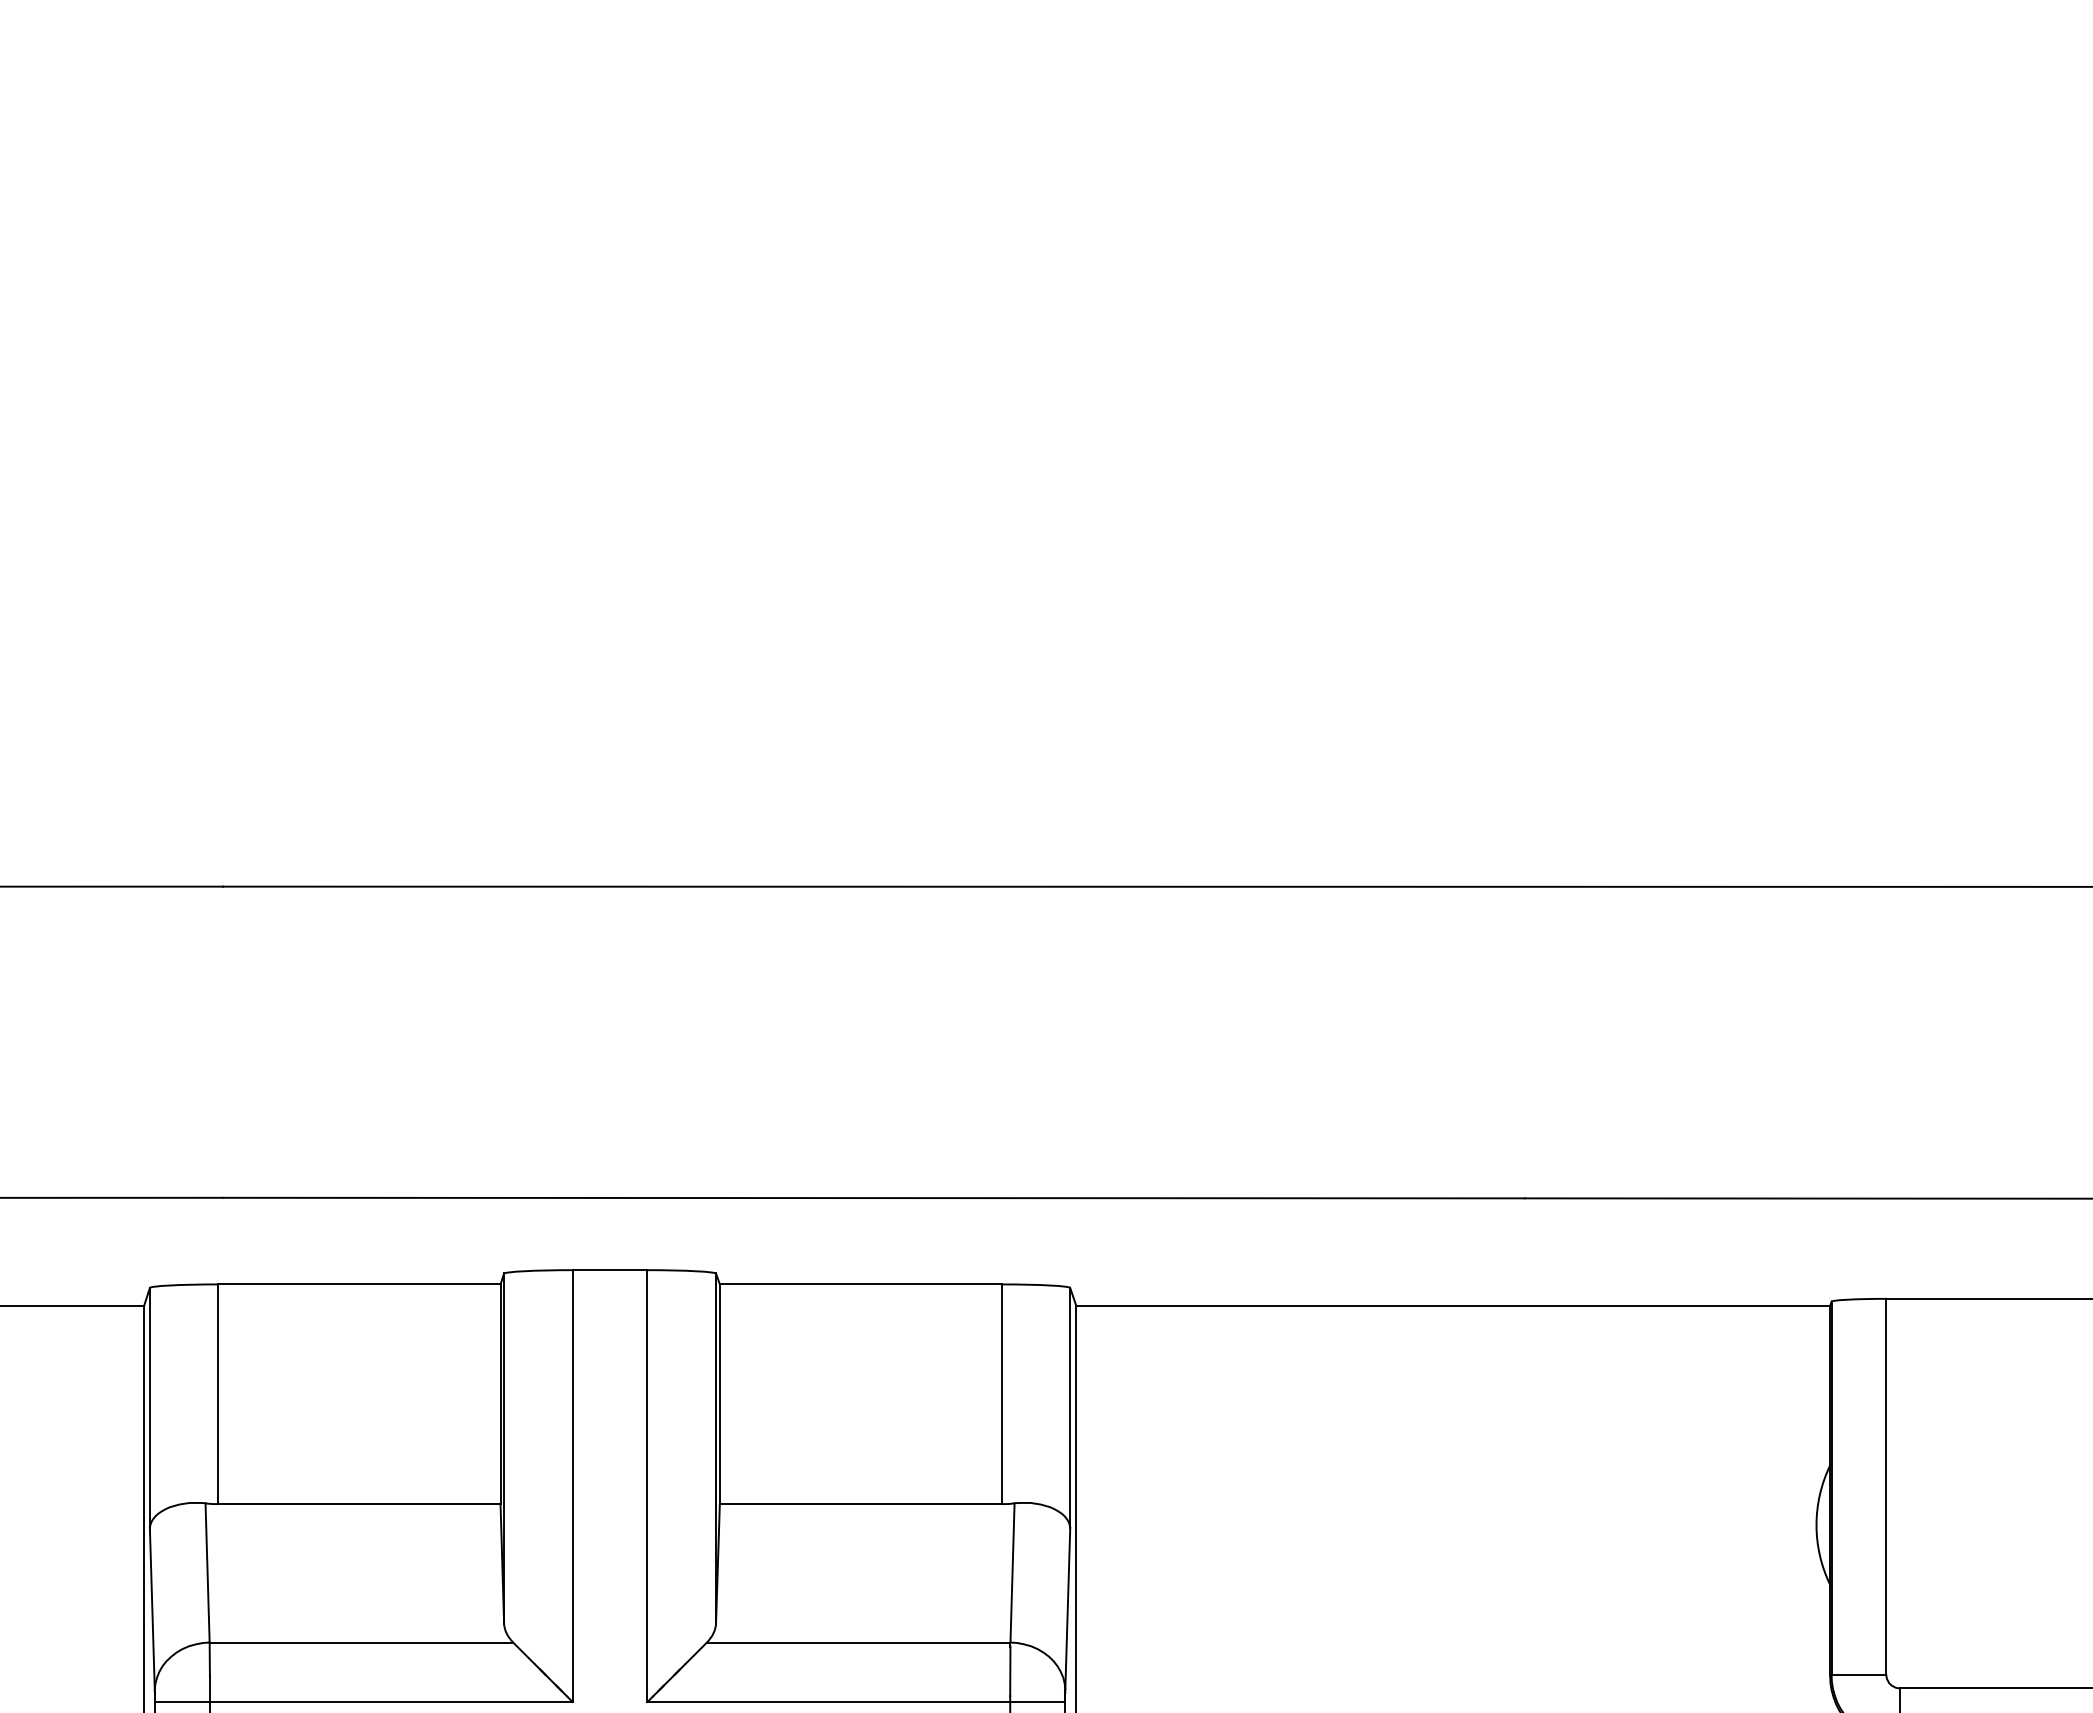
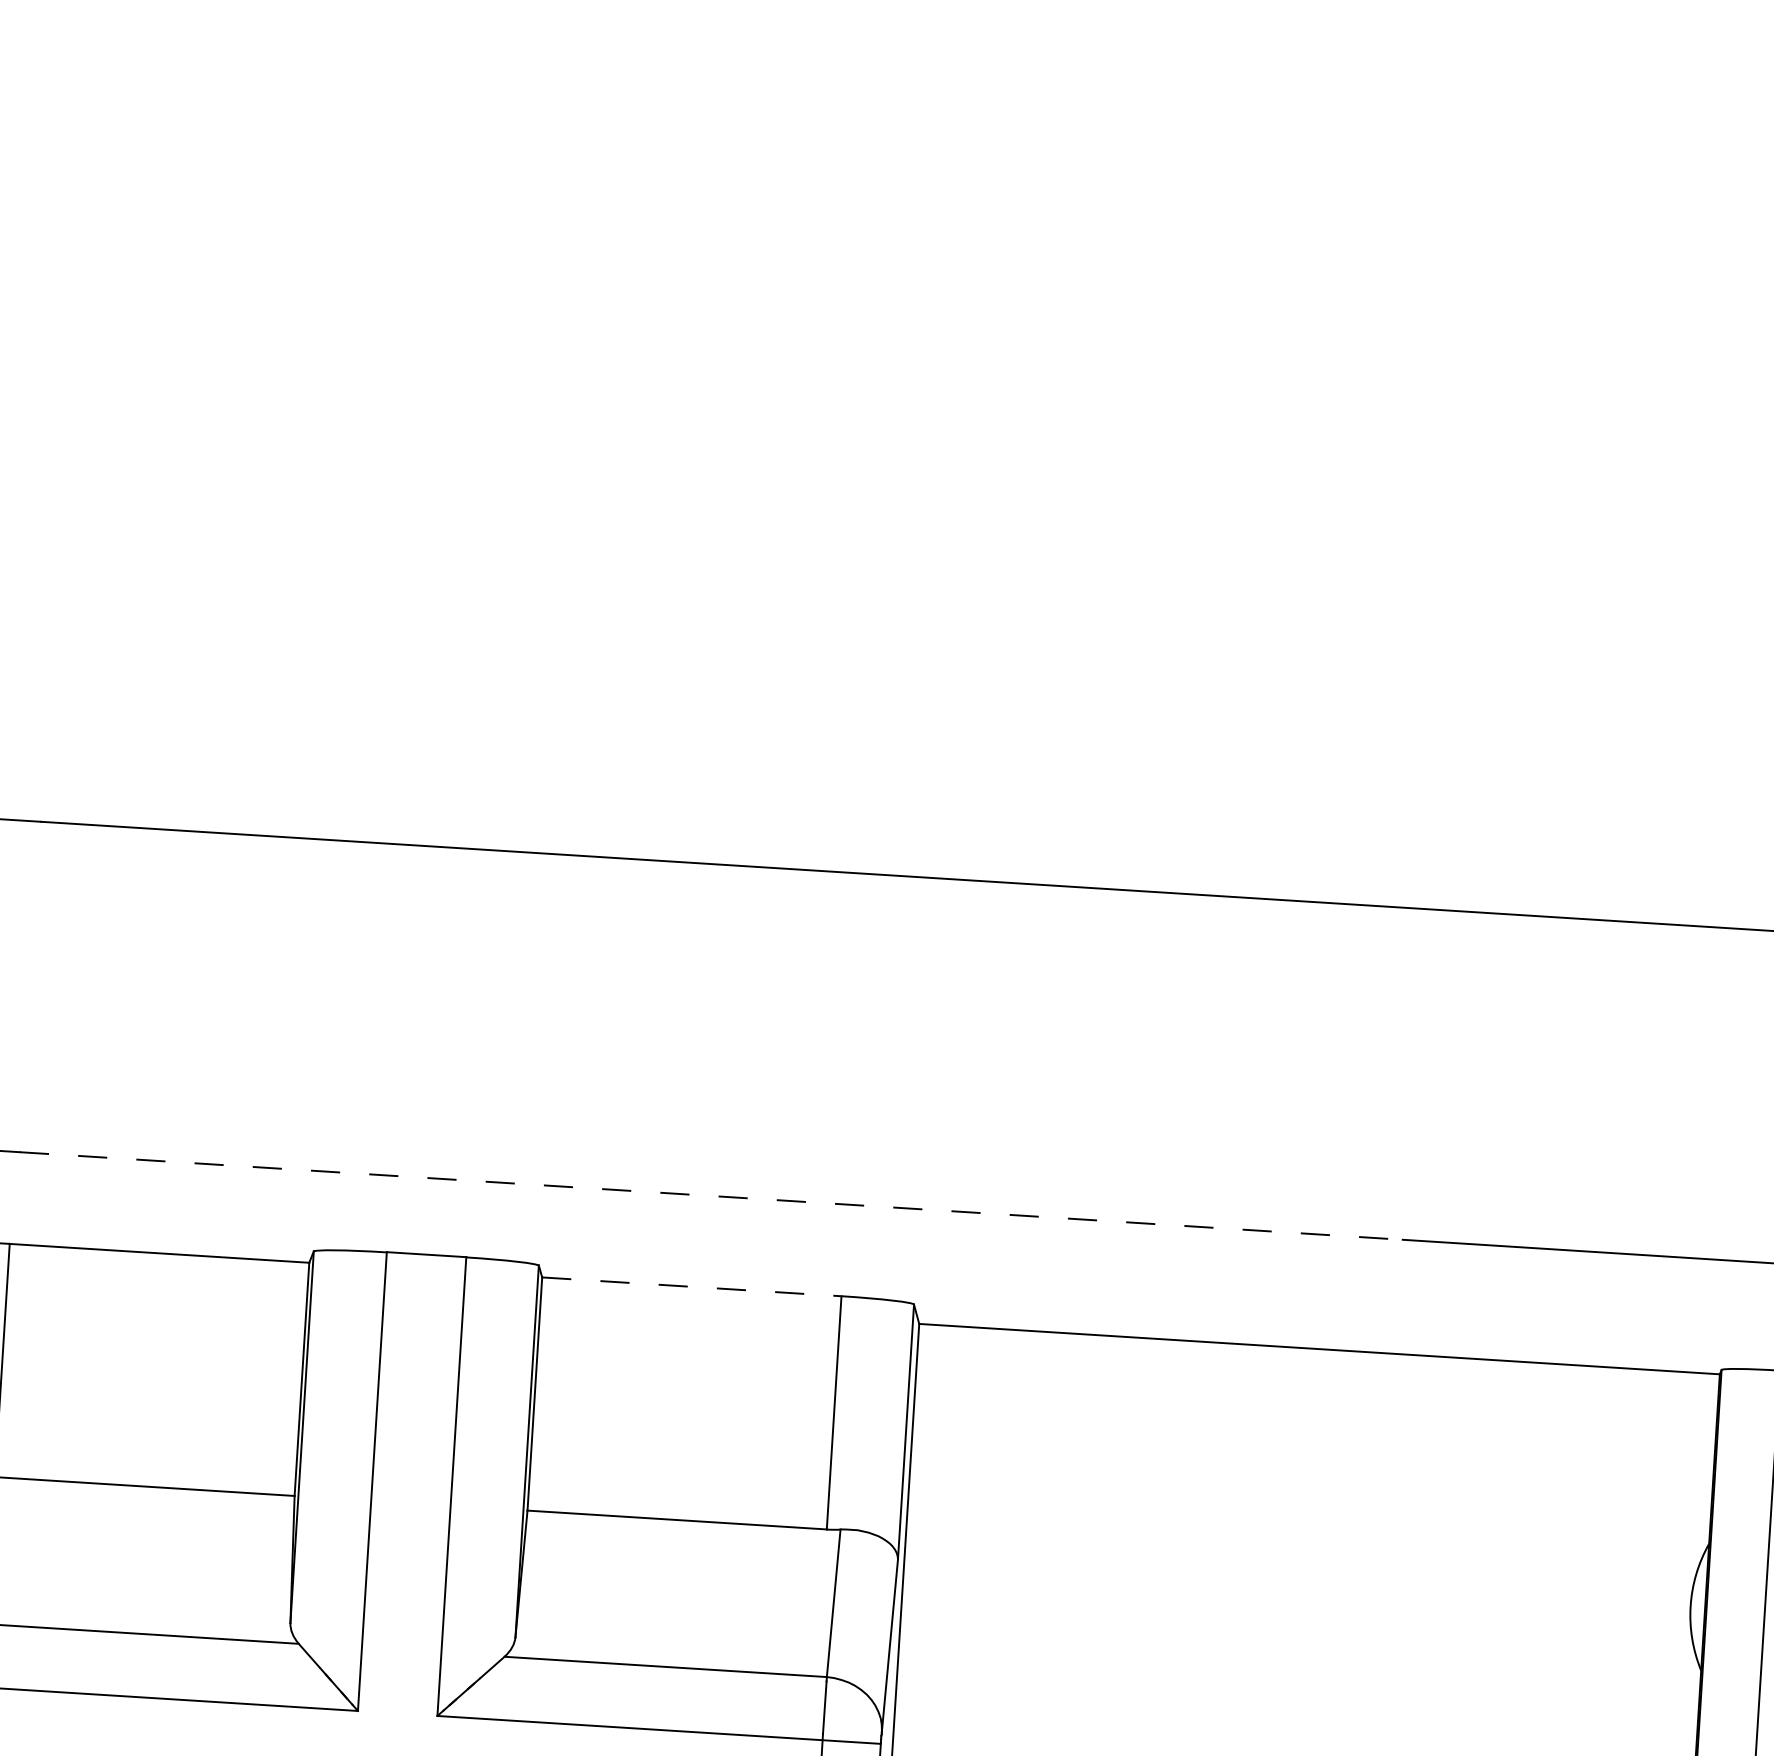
line: (874, 1198) -> (712, 1196), solid -> dashed
line: (860, 1284) -> (691, 1286), solid -> dashed

